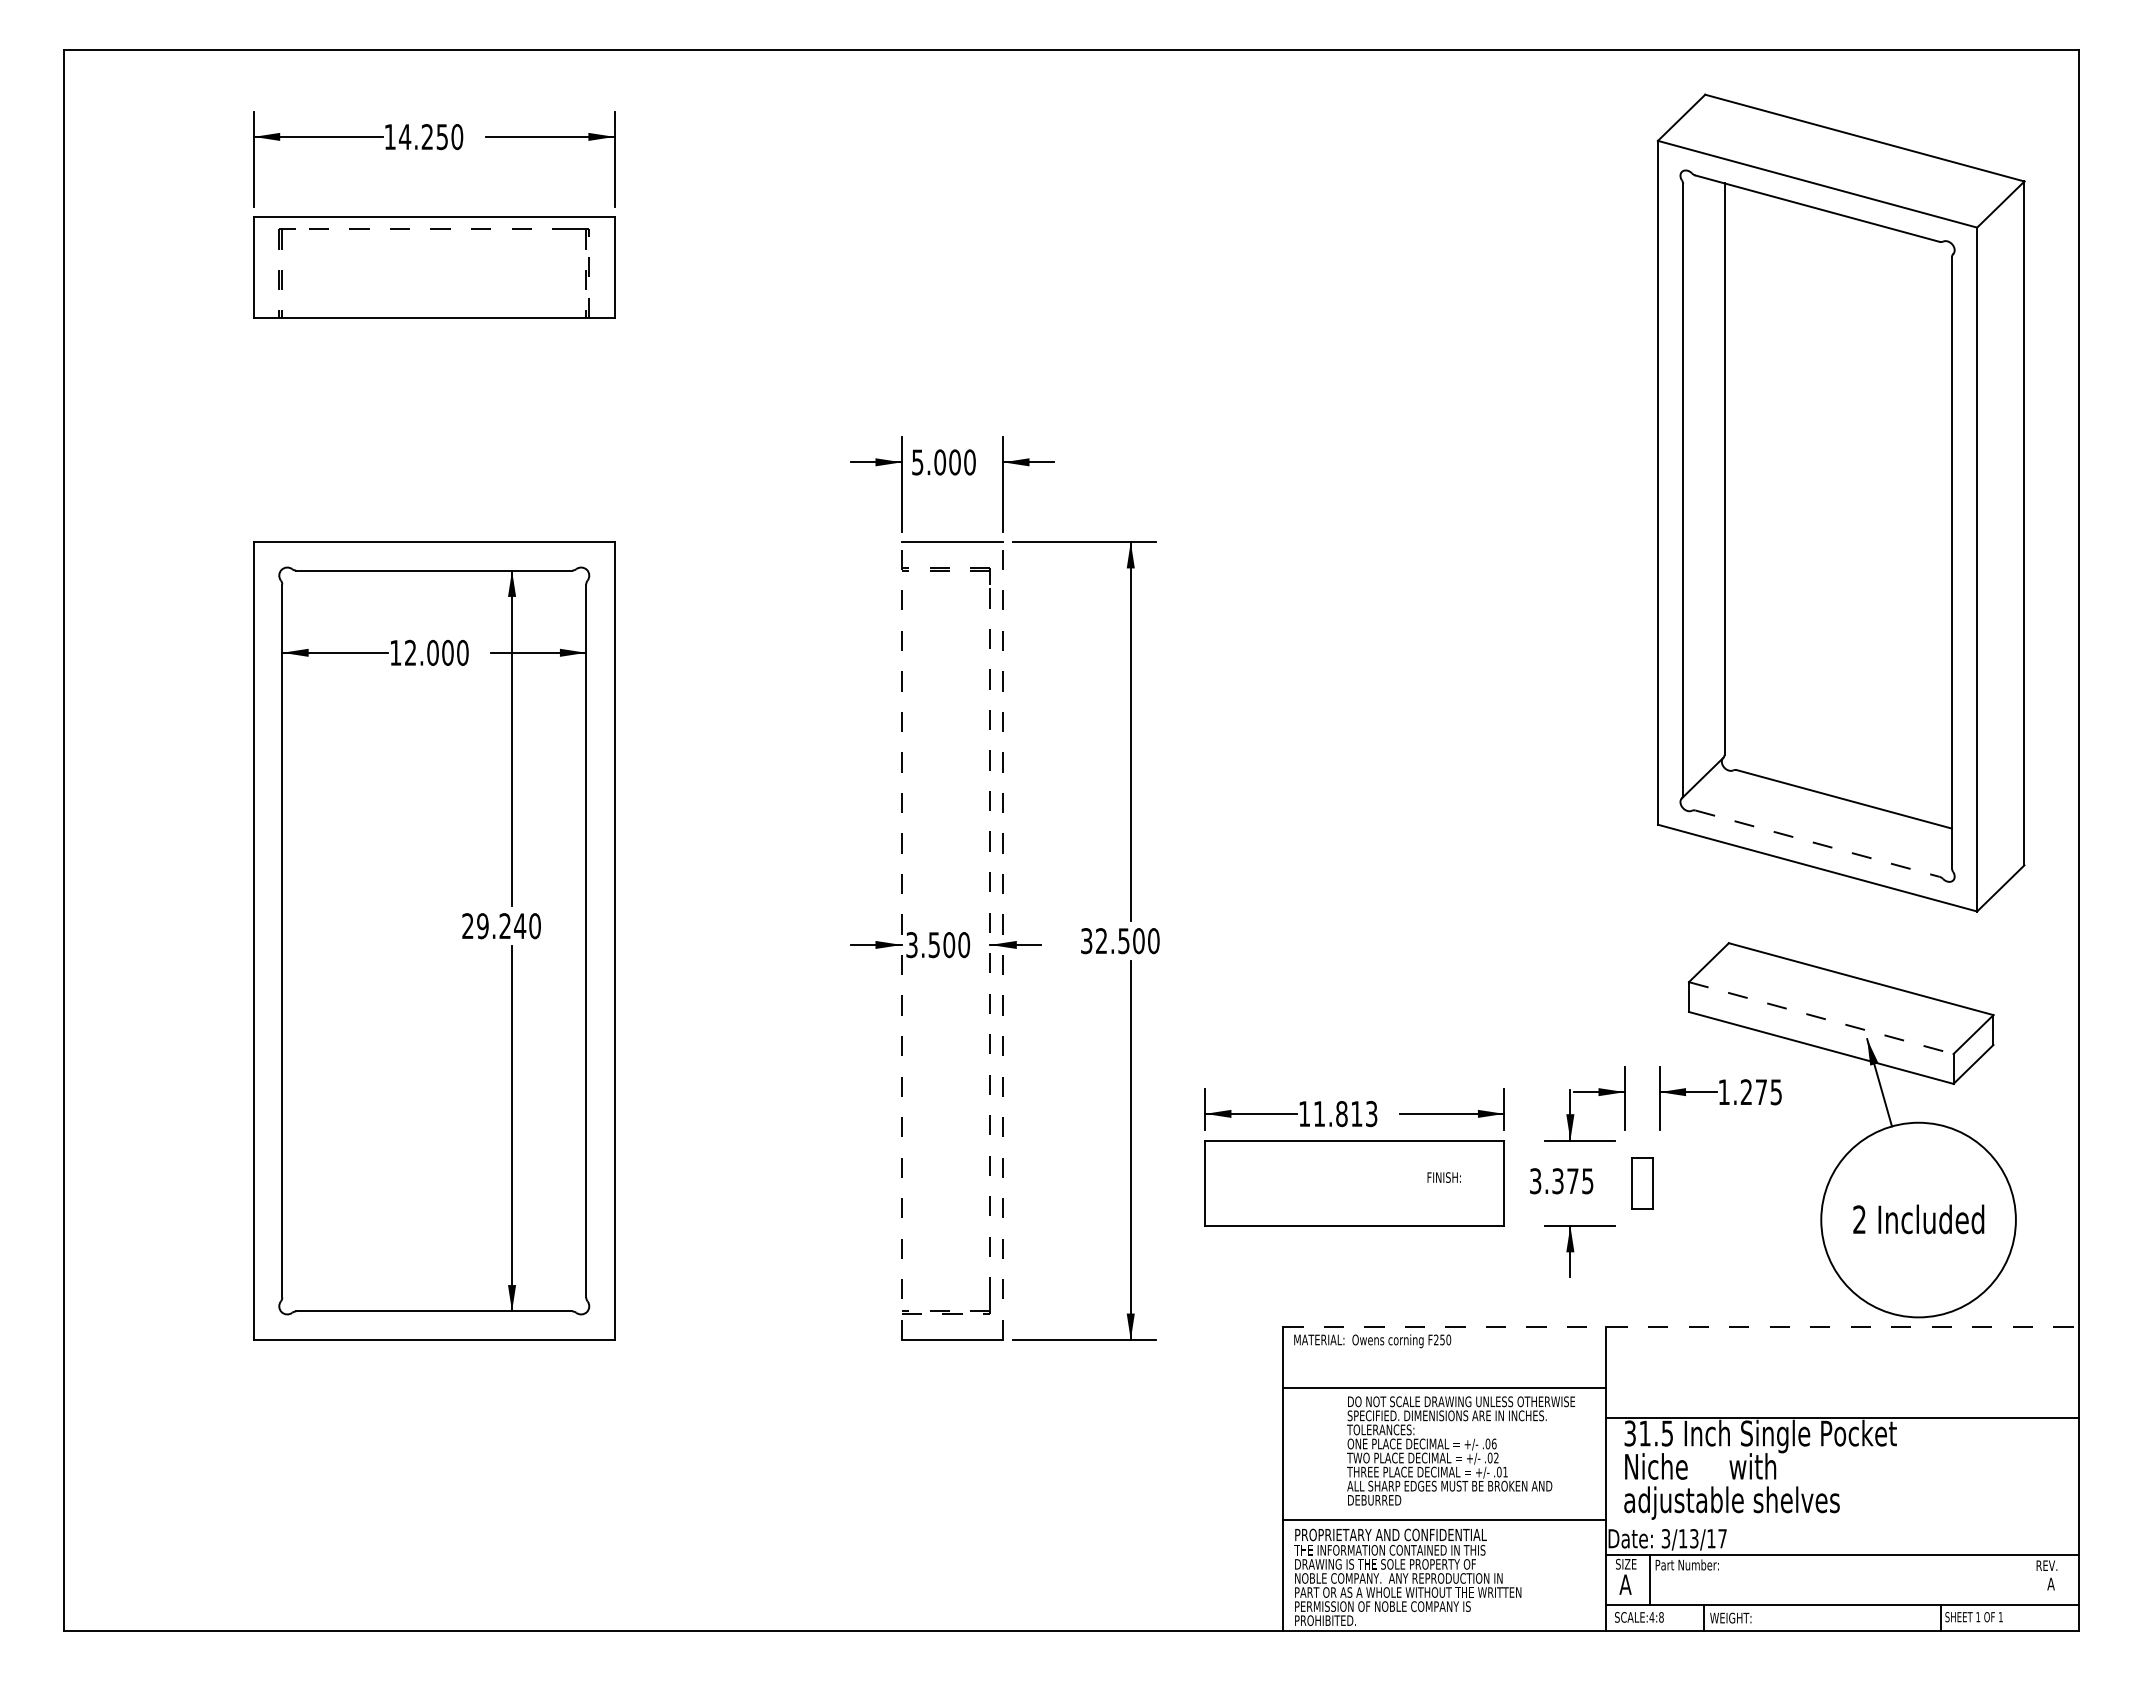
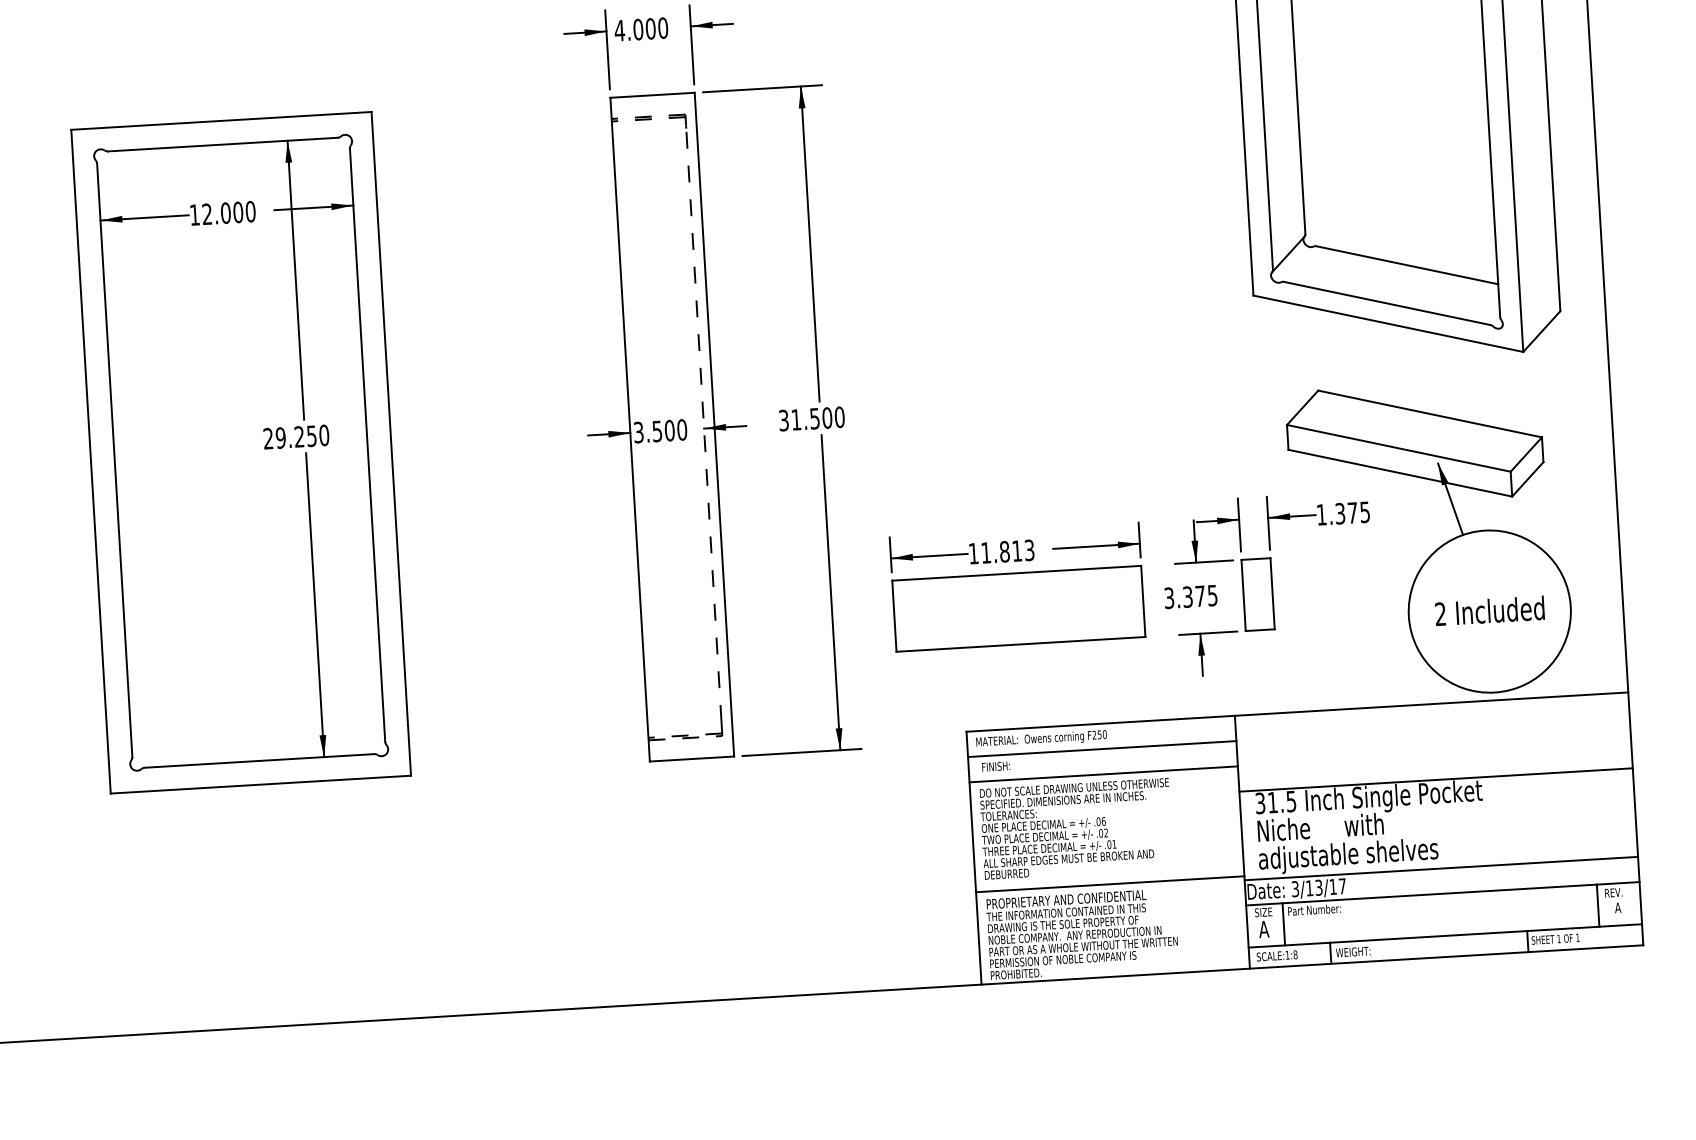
text: (917, 462) -> (619, 30), 5.000 -> 4.000
line: (1817, 843) -> (1387, 303), dashed -> solid
text: (520, 926) -> (312, 436), 29.240 -> 29.250
text: (1101, 940) -> (796, 419), 32.500 -> 31.500
line: (901, 941) -> (629, 430), dashed -> solid
line: (1003, 941) -> (714, 425), dashed -> solid
line: (1821, 1018) -> (1399, 448), dashed -> solid
text: (1746, 1092) -> (1340, 513), 1.275 -> 1.375
text: (1443, 1177) -> (995, 766), moved
part: (1642, 1183) -> (1258, 594), size x1.67
line: (1680, 1326) -> (1296, 711), dashed -> solid
line: (1444, 1357) -> (1102, 749), added
text: (1461, 1450) -> (1076, 828), moved
line: (1841, 1524) -> (1440, 868), added
line: (2027, 1579) -> (1598, 905), added
text: (1651, 1617) -> (1287, 955), SCALE:4:8 -> SCALE:1:8

